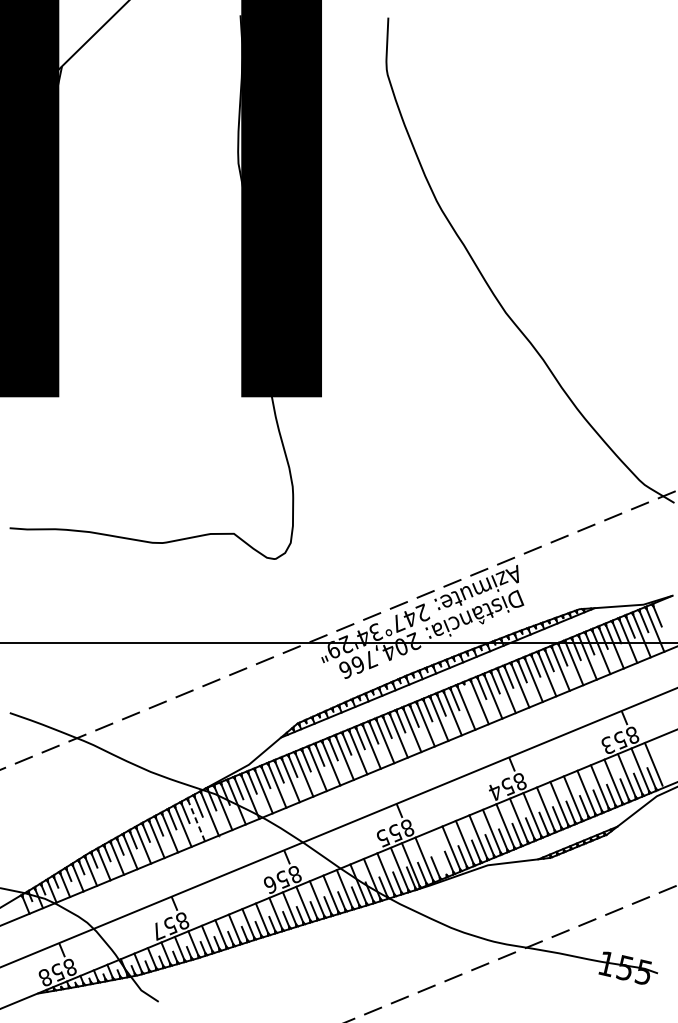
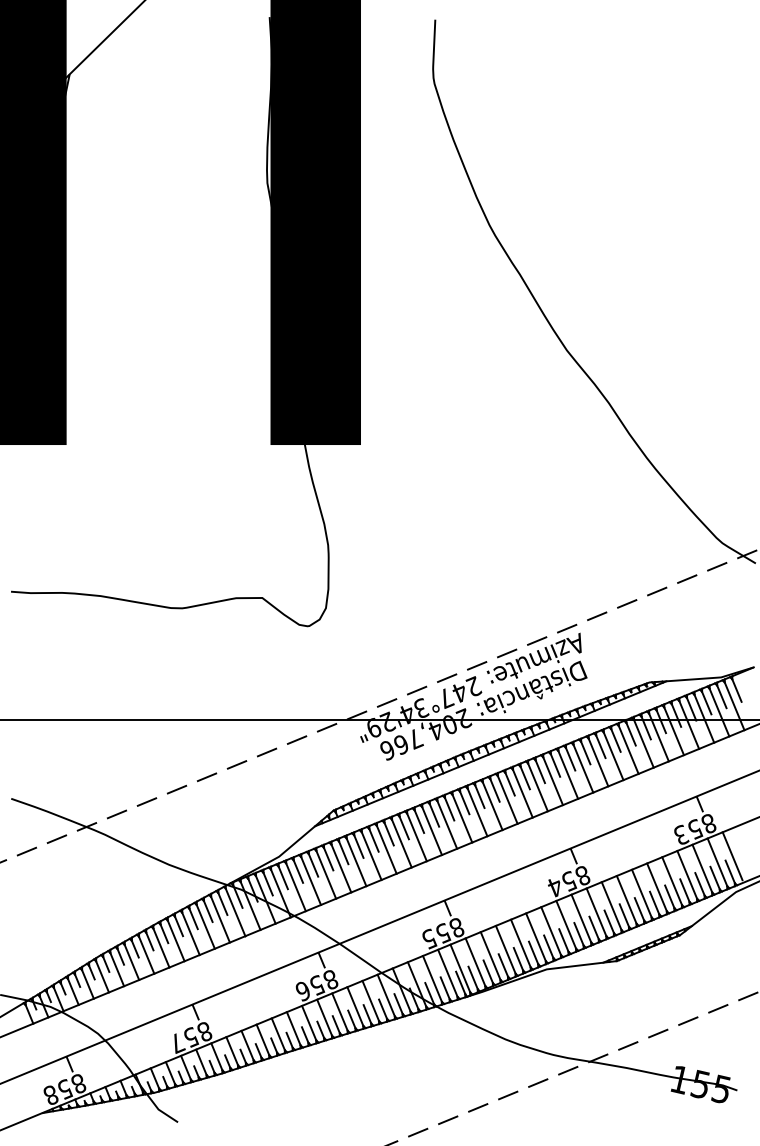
line: (467, 694) -> (524, 777), added
line: (196, 820) -> (220, 919), dashed -> solid
line: (437, 853) -> (490, 956), added

